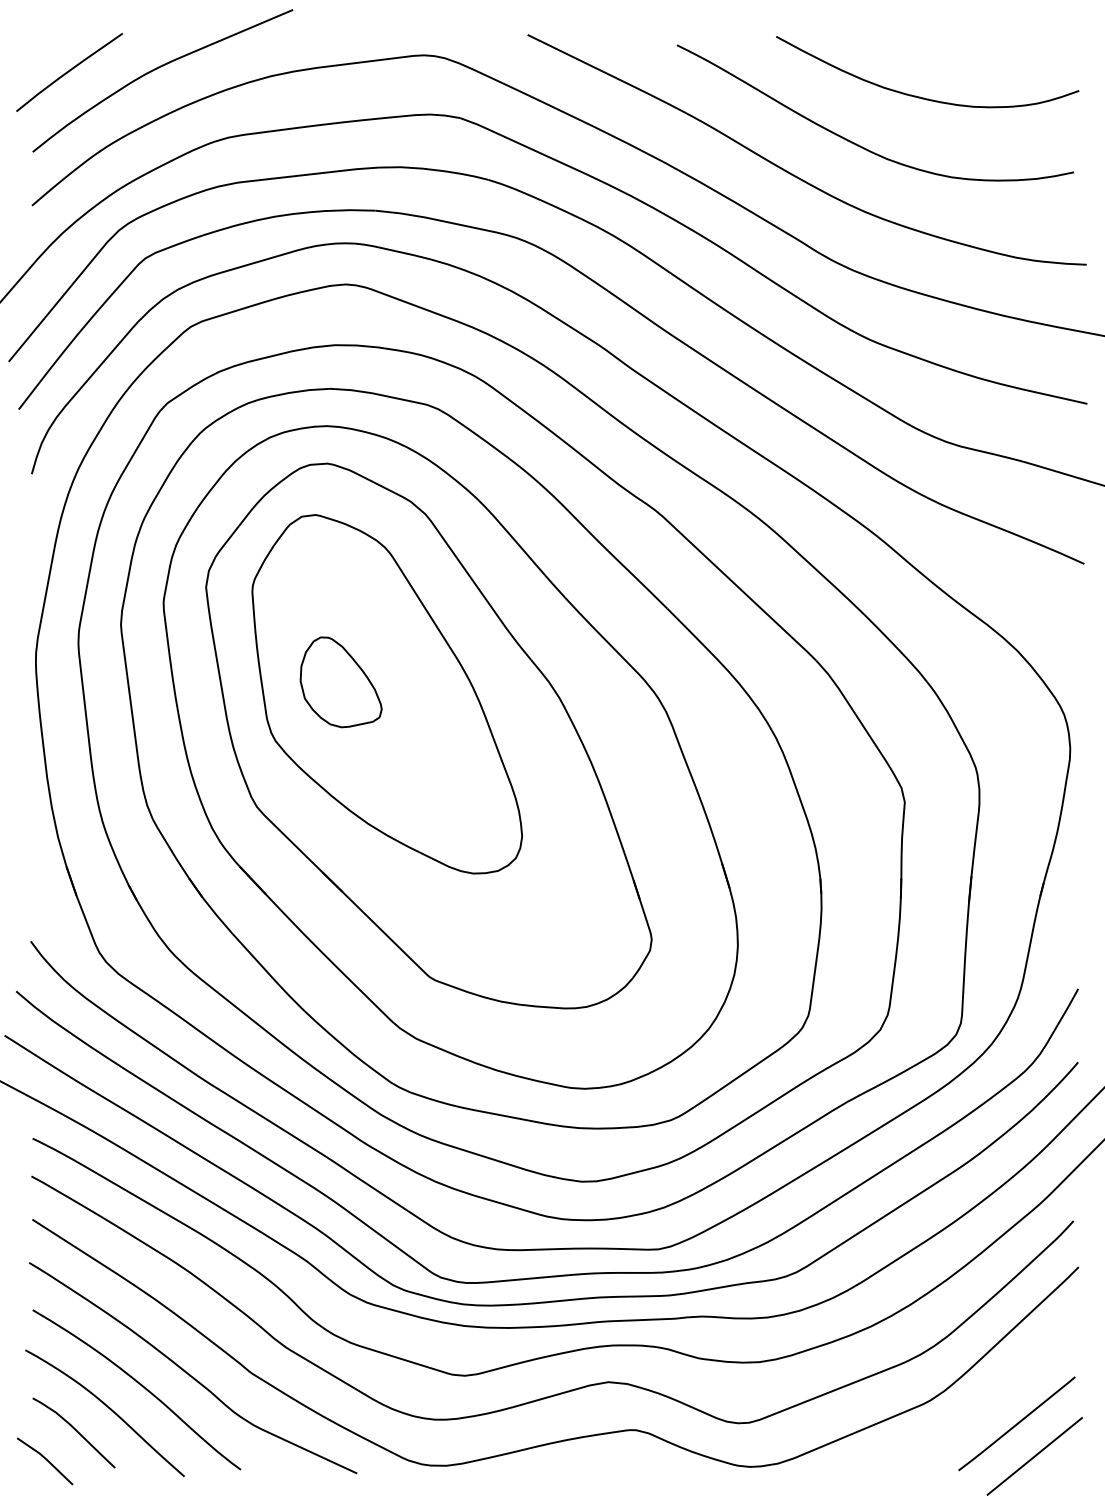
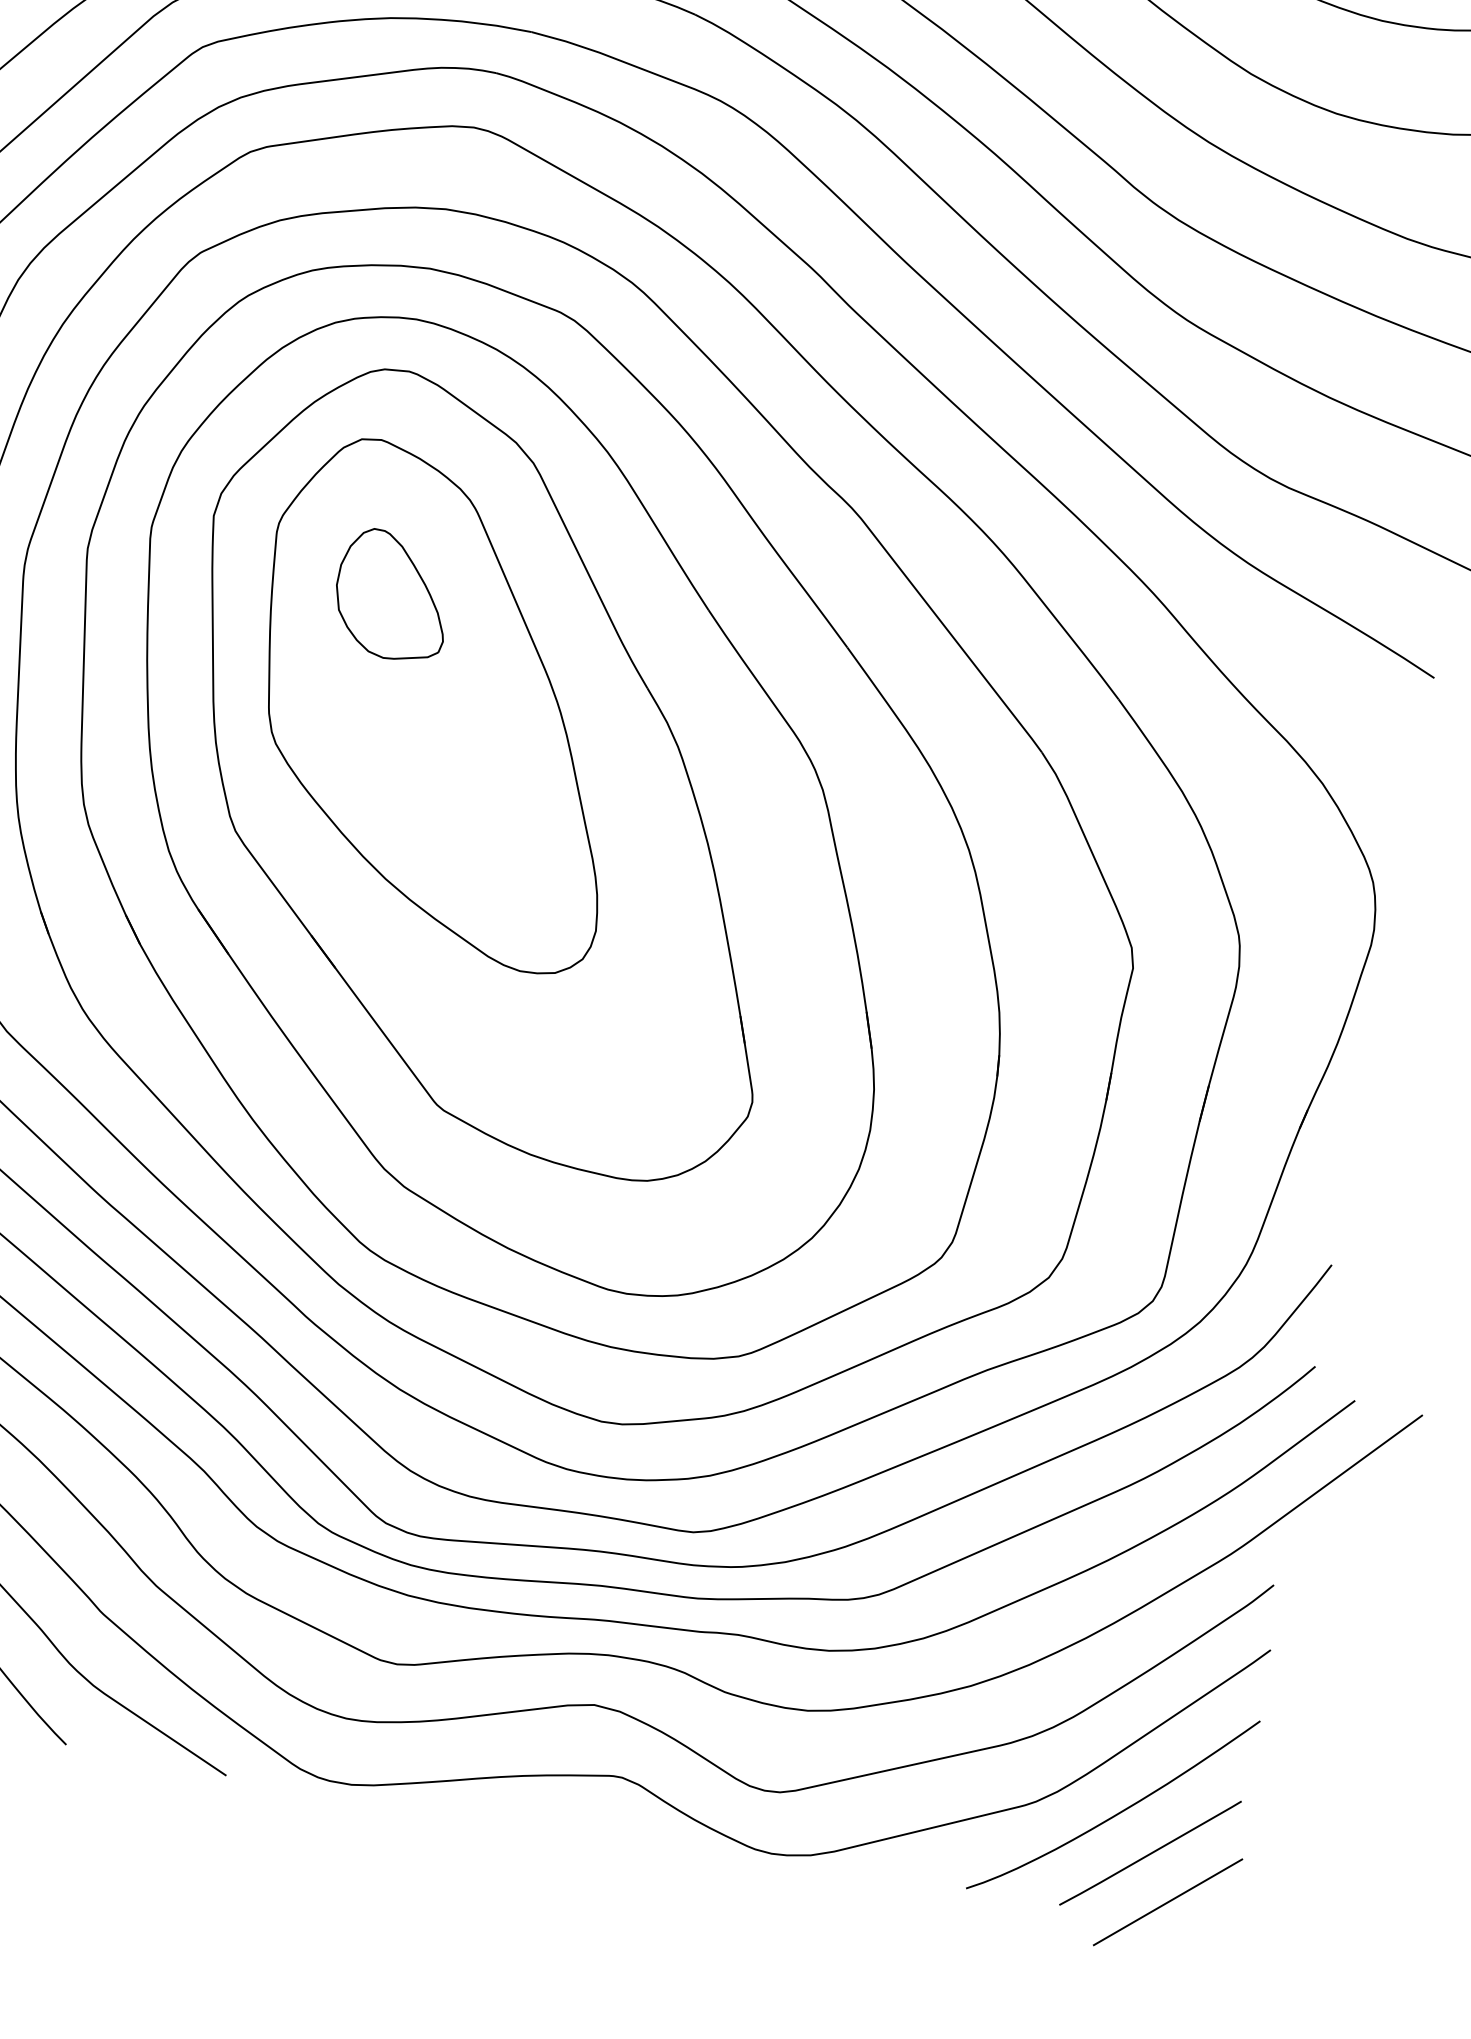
part: (340, 682) -> (391, 595), moved
curve: (989, 1398) -> (1118, 1812), added

